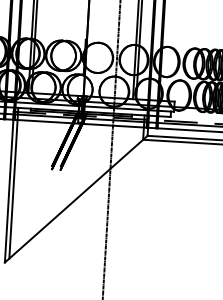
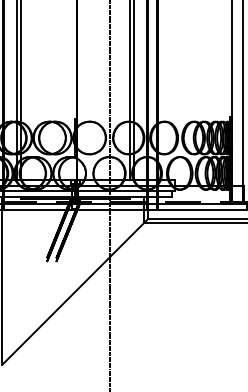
line: (13, 183) -> (6, 278), removed

